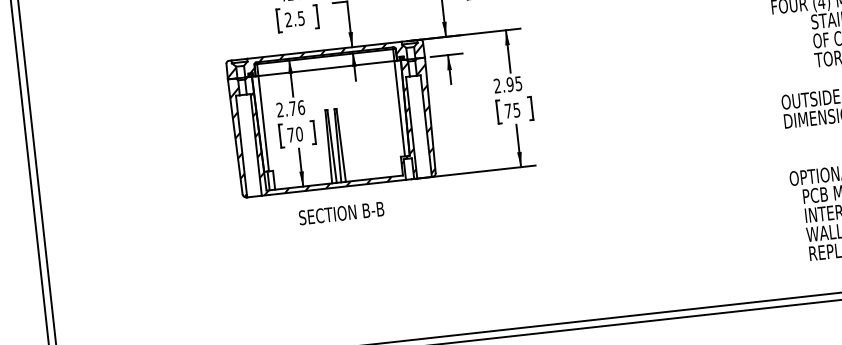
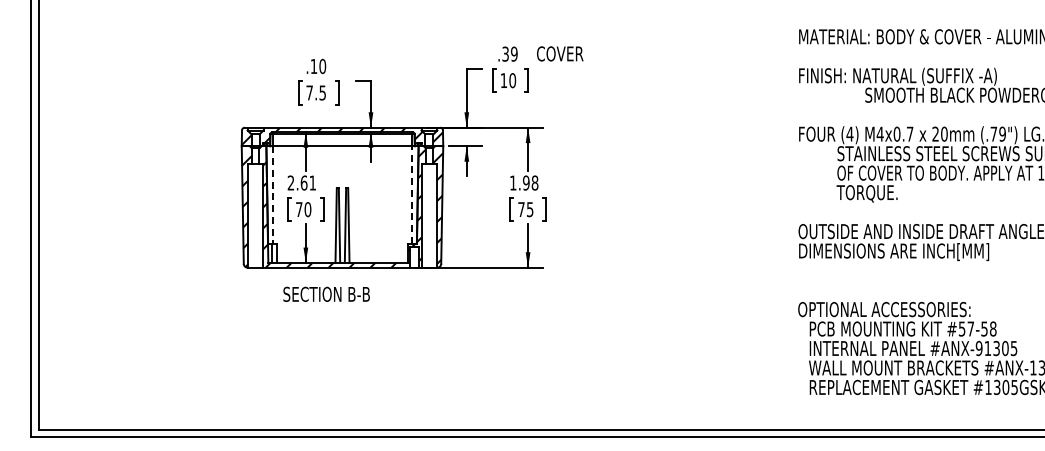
text: (288, 19) -> (309, 92), 2.5 -> 7.5
text: (508, 84) -> (524, 182), 2.95 -> 1.98
text: (297, 107) -> (308, 182), 2.76 -> 2.61
line: (400, 109) -> (412, 195), solid -> dashed
line: (263, 124) -> (272, 195), solid -> dashed
text: (341, 212) -> (326, 293), moved

